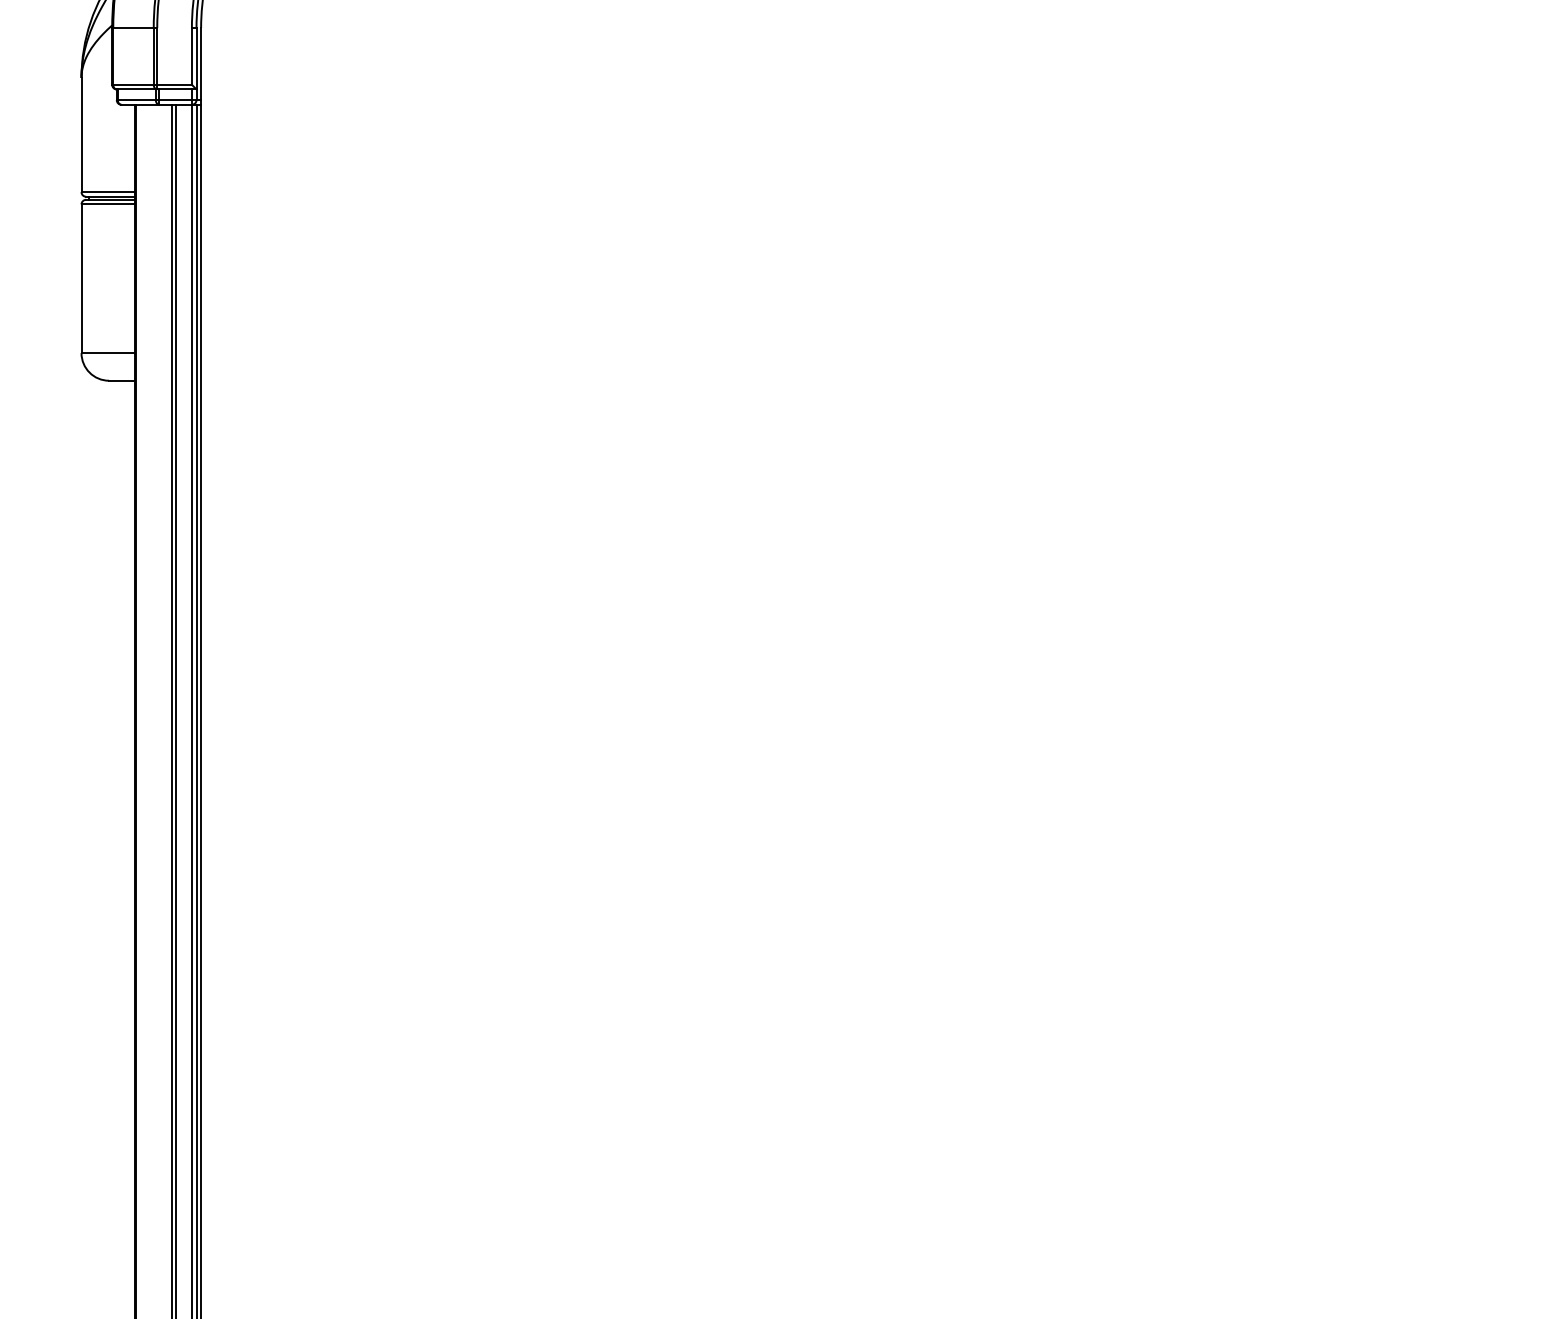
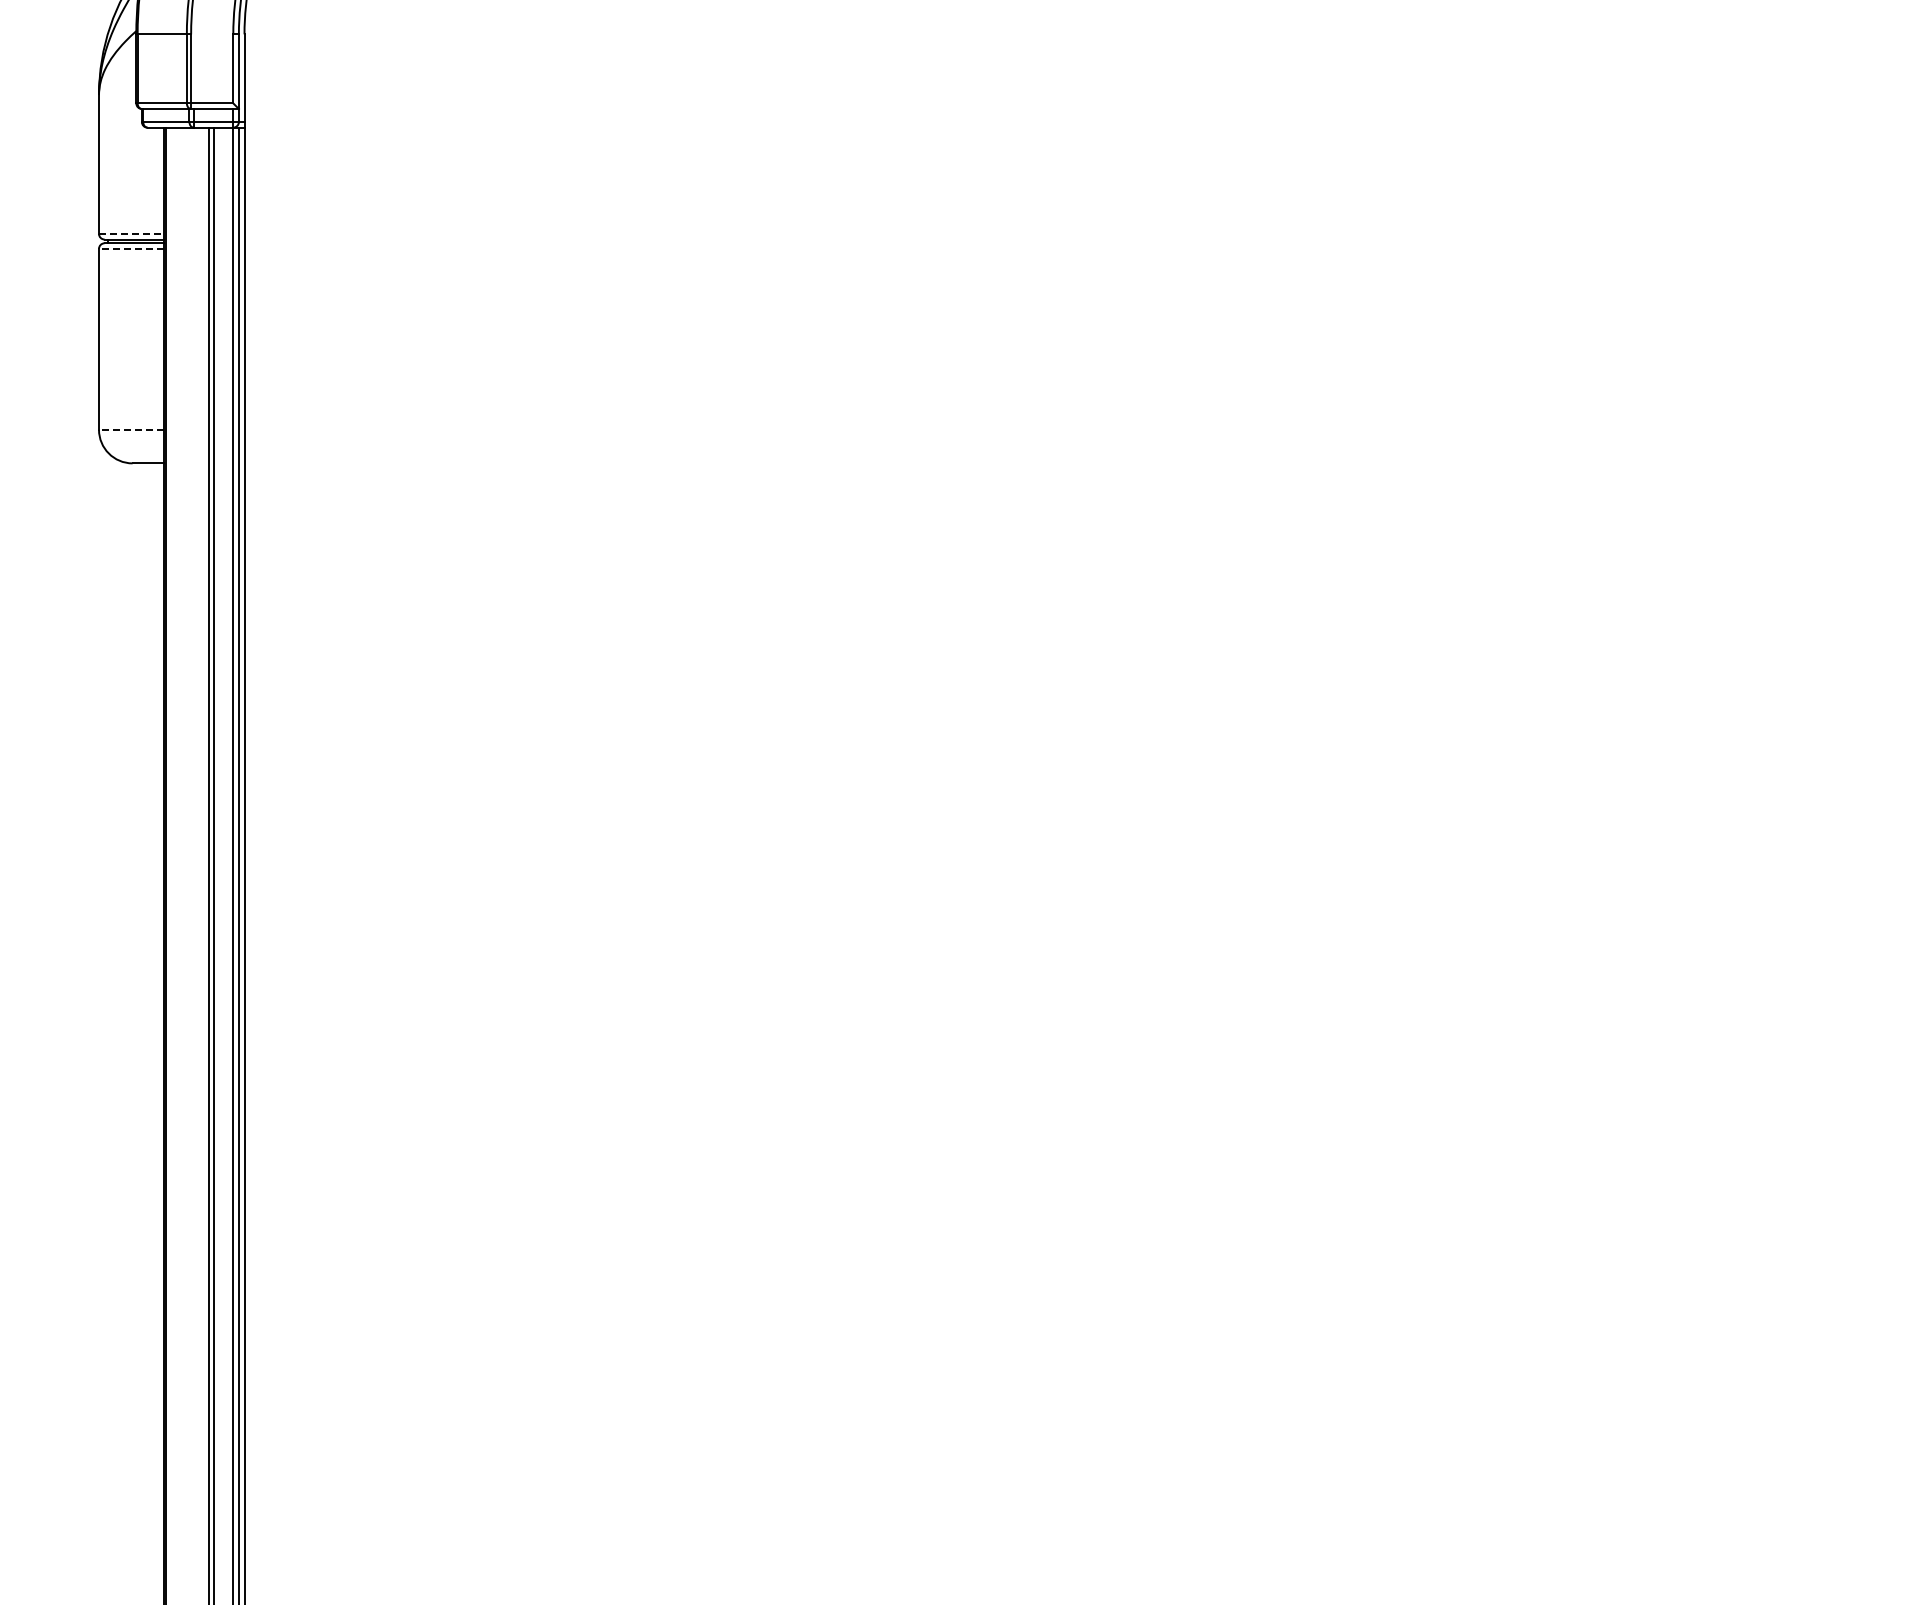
line: (108, 191) -> (131, 233), solid -> dashed
line: (108, 204) -> (131, 248), solid -> dashed
line: (108, 352) -> (131, 429), solid -> dashed

